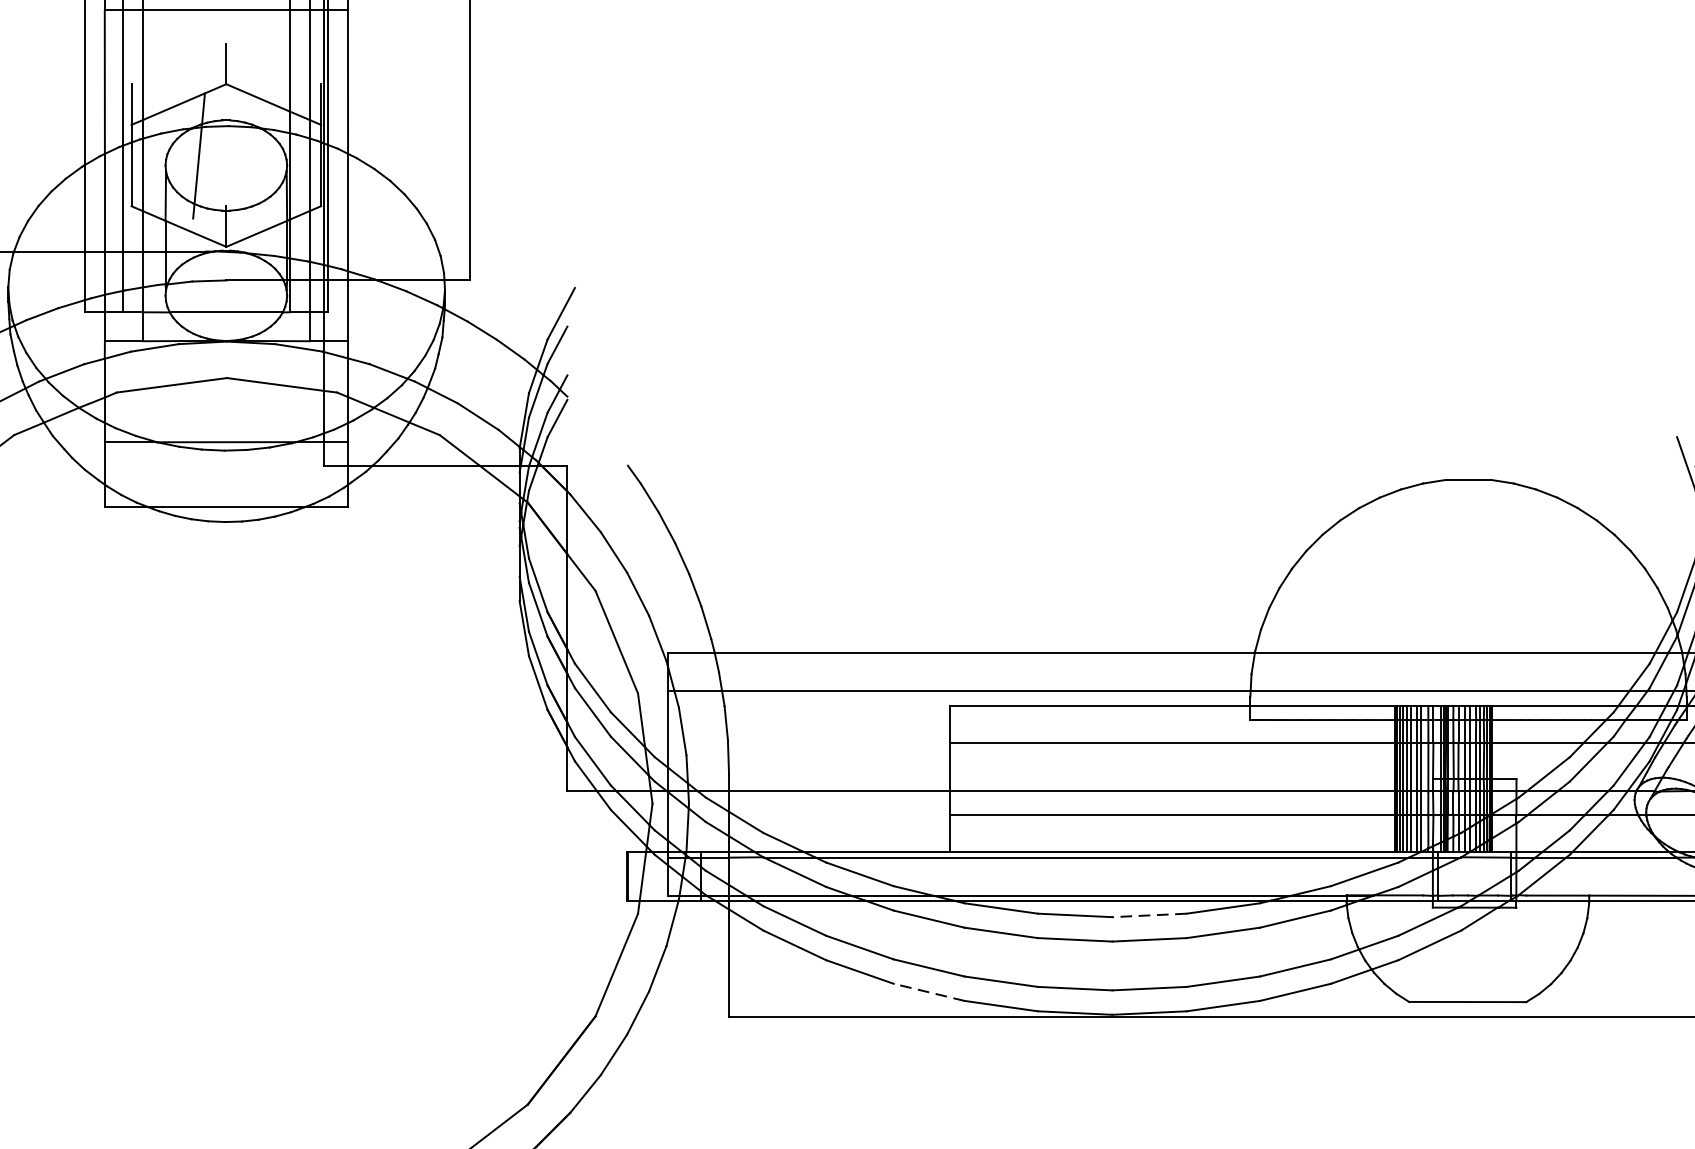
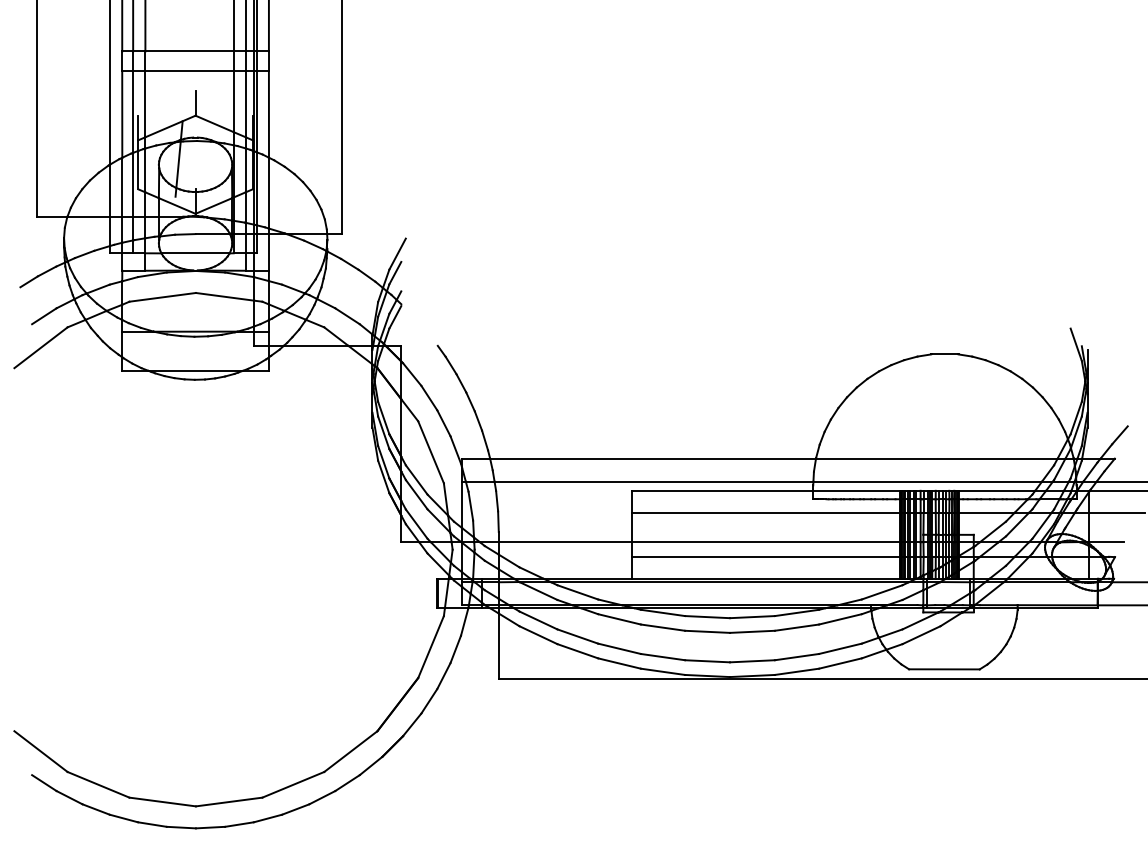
line: (1147, 916) -> (751, 617), dashed -> solid
line: (929, 992) -> (619, 663), dashed -> solid

